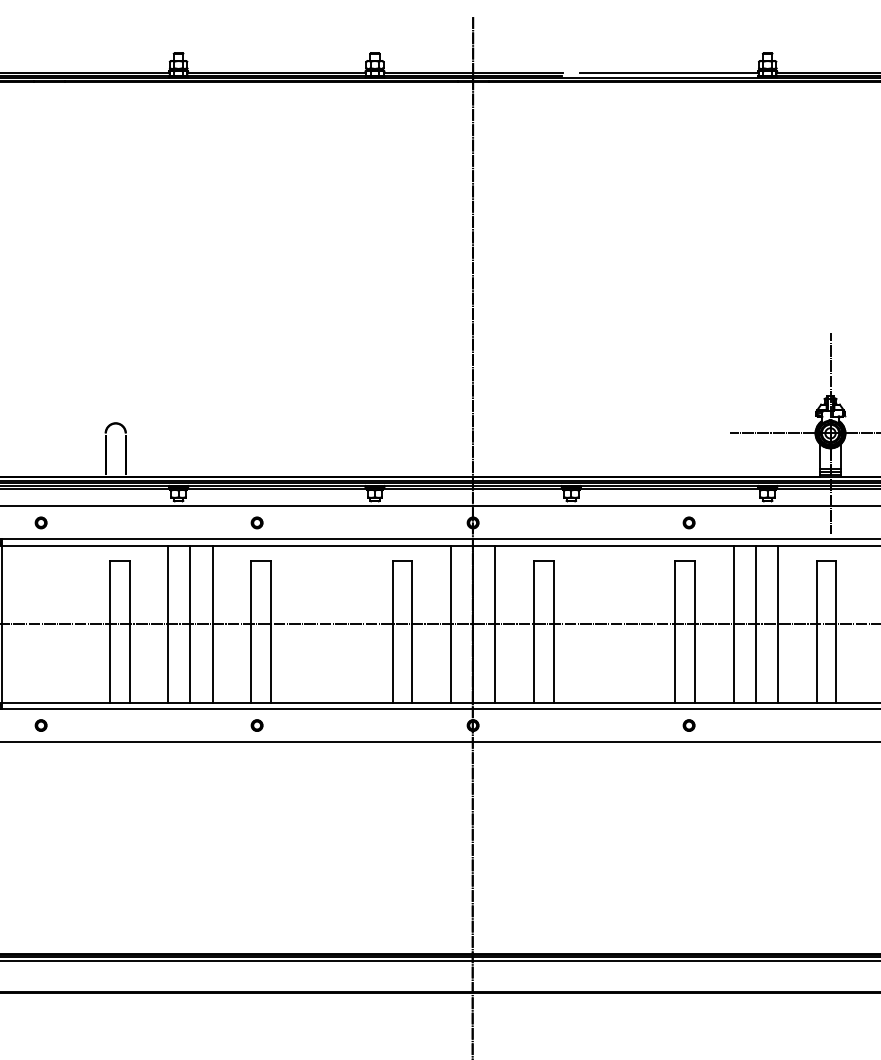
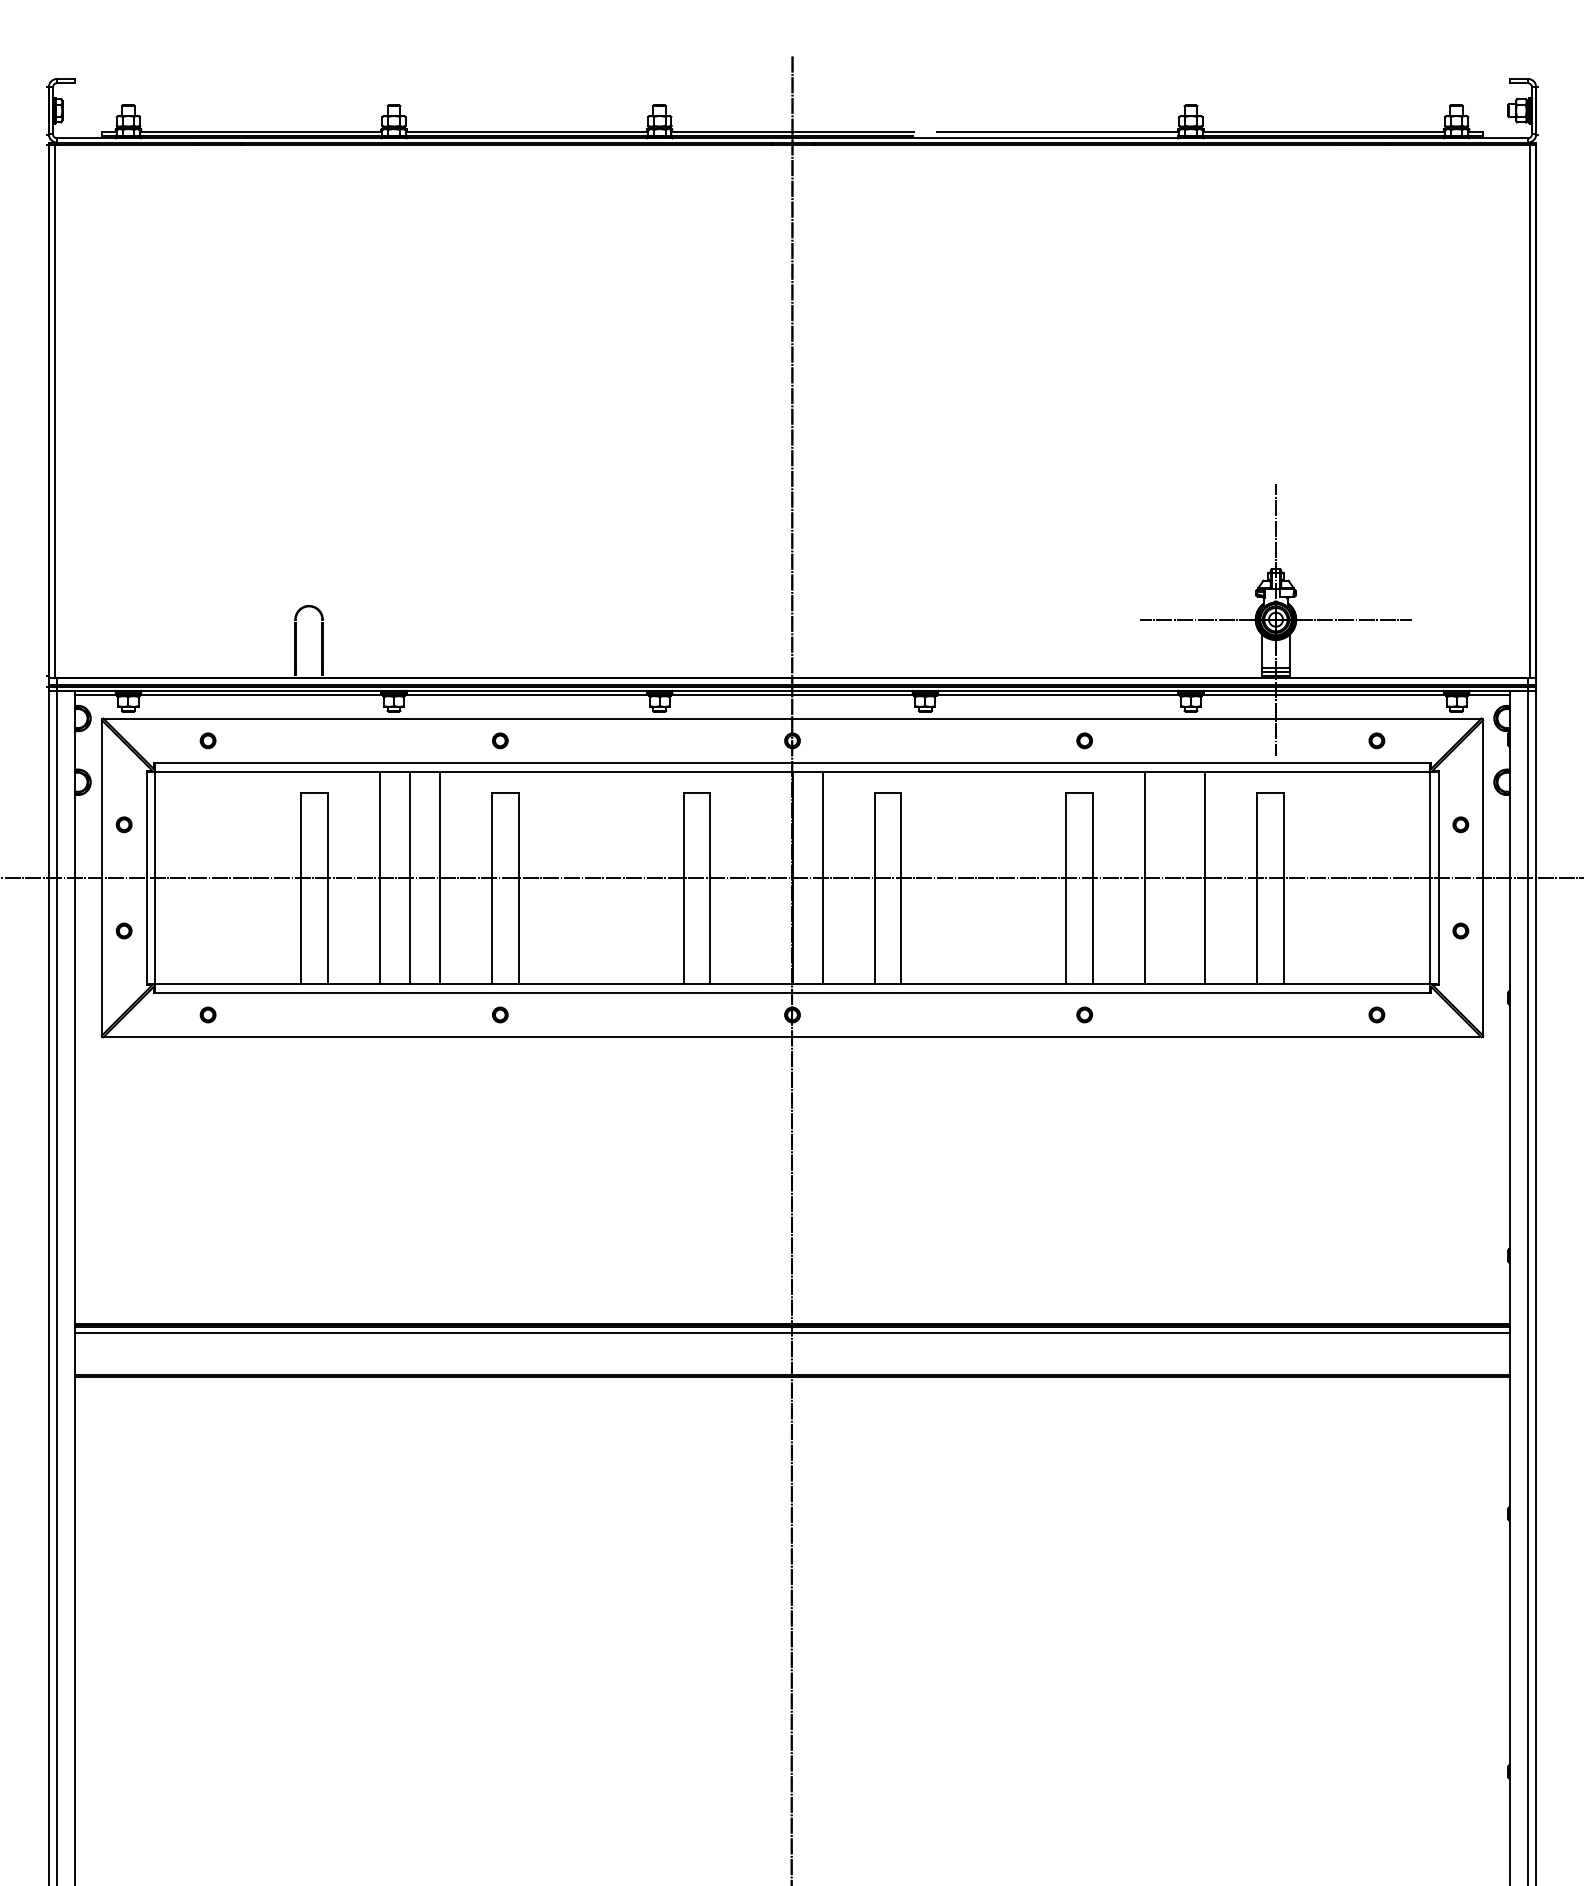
line: (450, 623) -> (762, 877), removed
line: (756, 623) -> (1175, 877), removed

